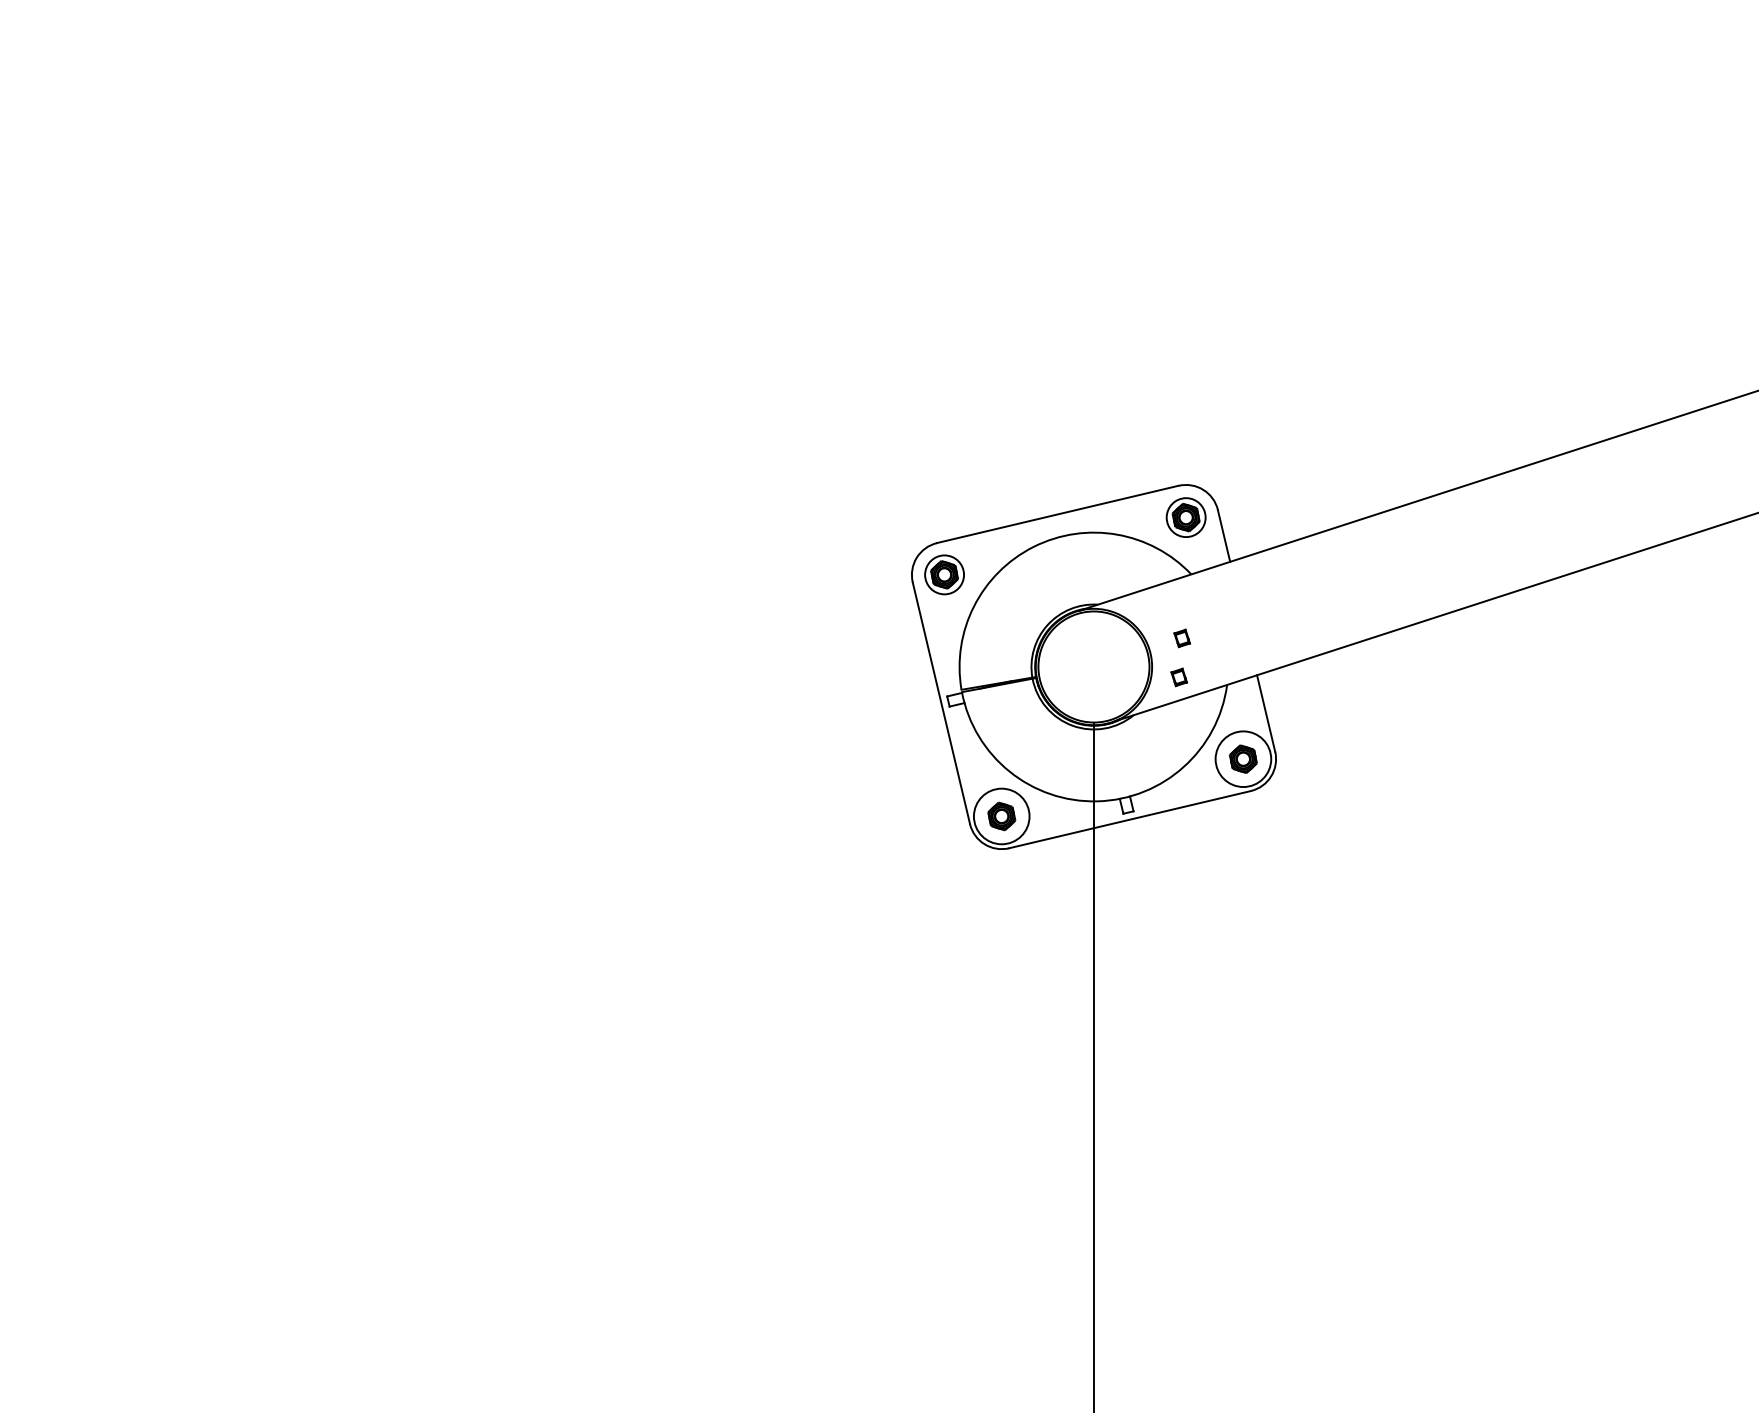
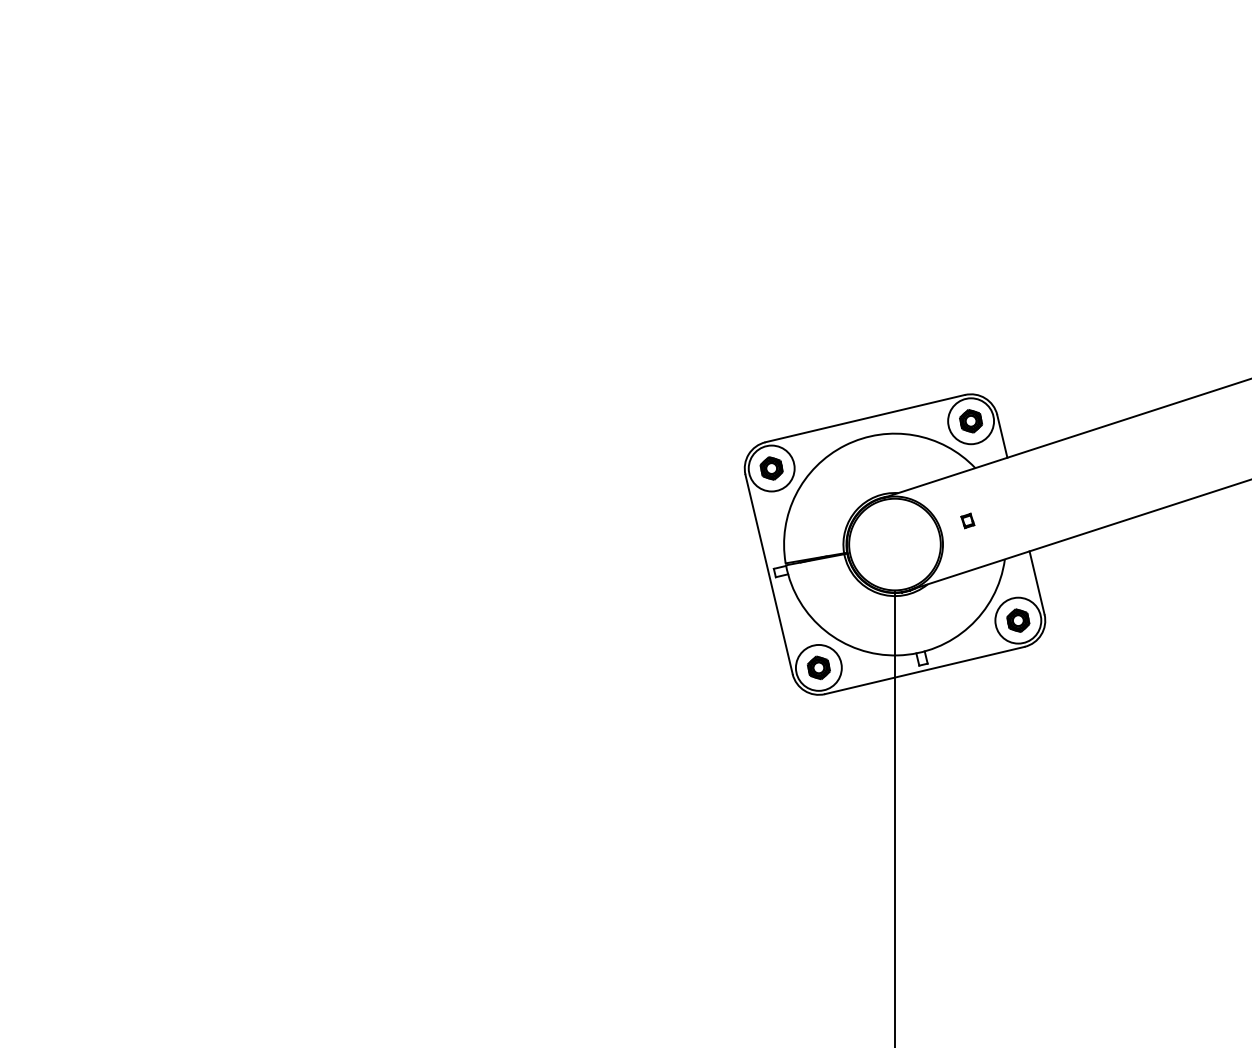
circle: (1185, 517) -> (970, 421), size x1.43
circle: (944, 574) -> (771, 468), size x1.43
part: (1178, 677) -> (964, 553), removed

